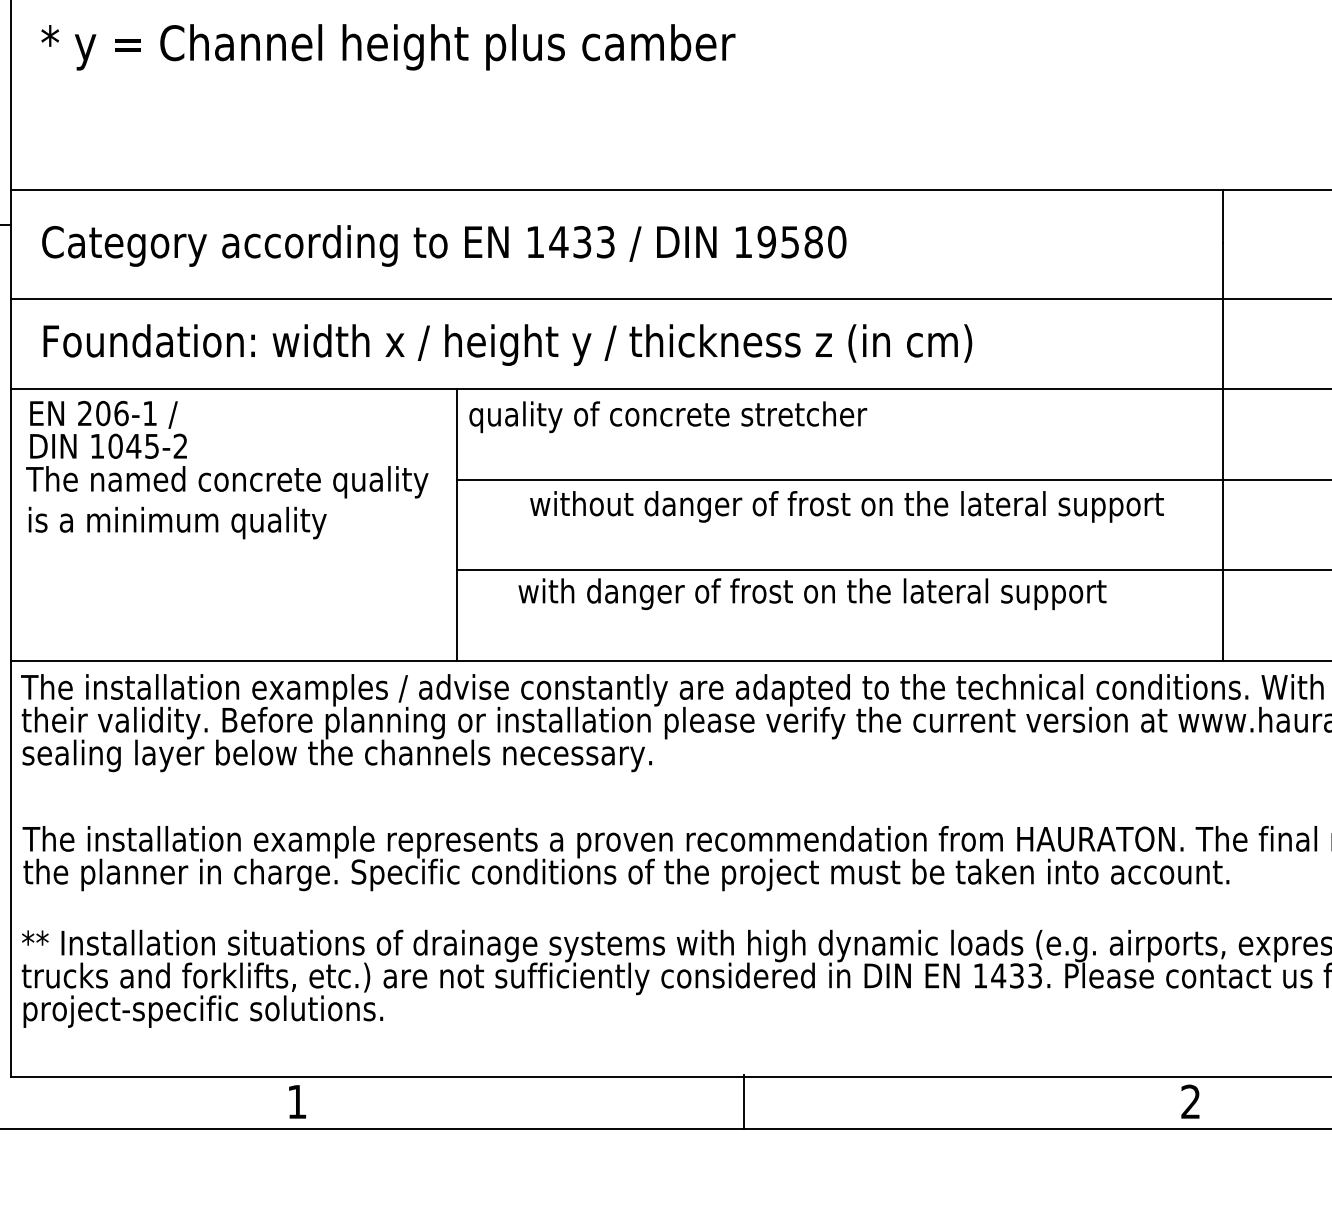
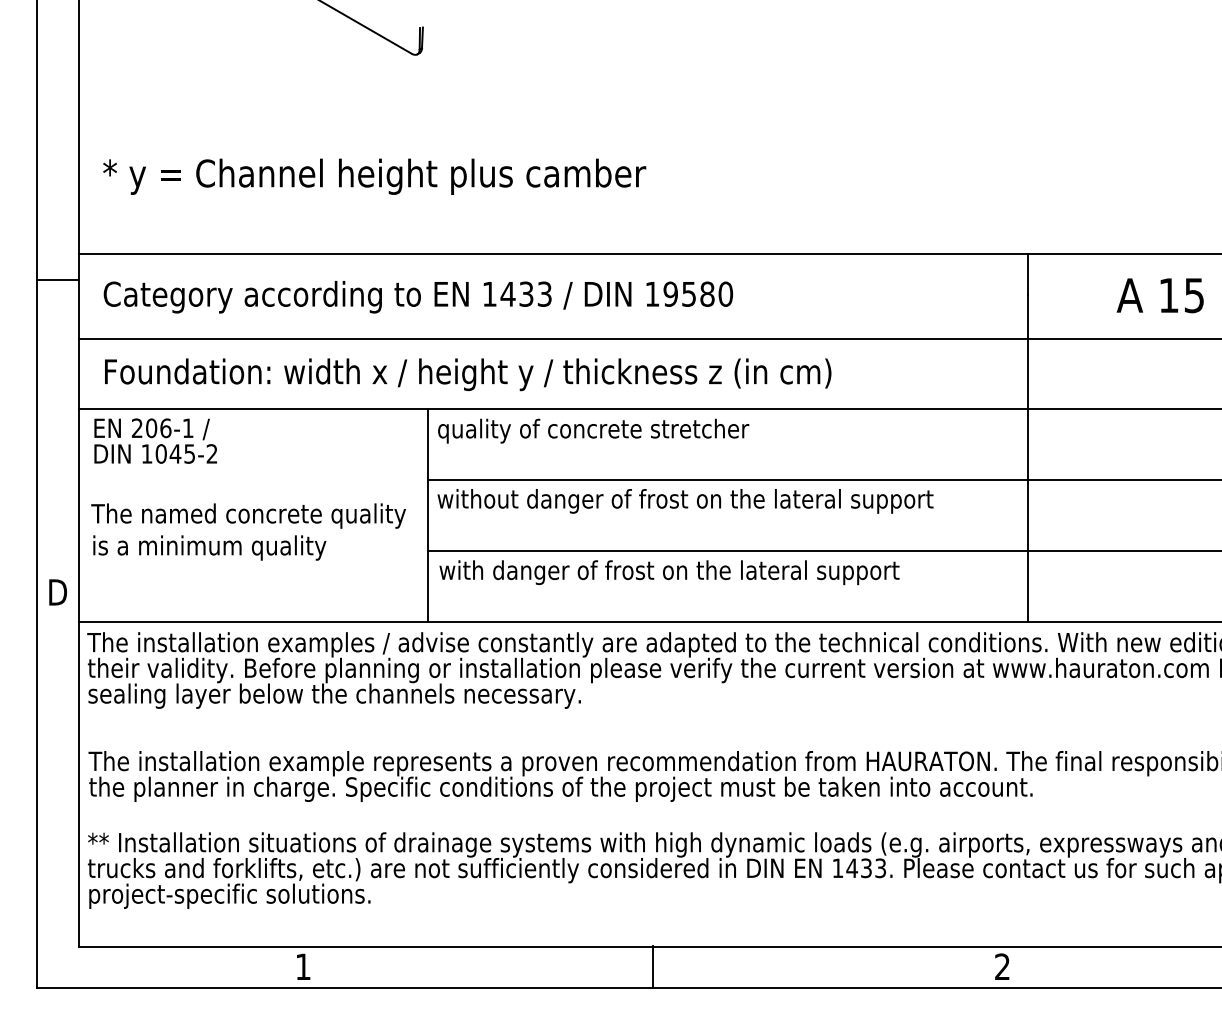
text: (388, 46) -> (374, 176), moved
text: (227, 501) -> (248, 531), moved
text: (846, 507) -> (685, 501), moved
text: (812, 593) -> (669, 572), moved

